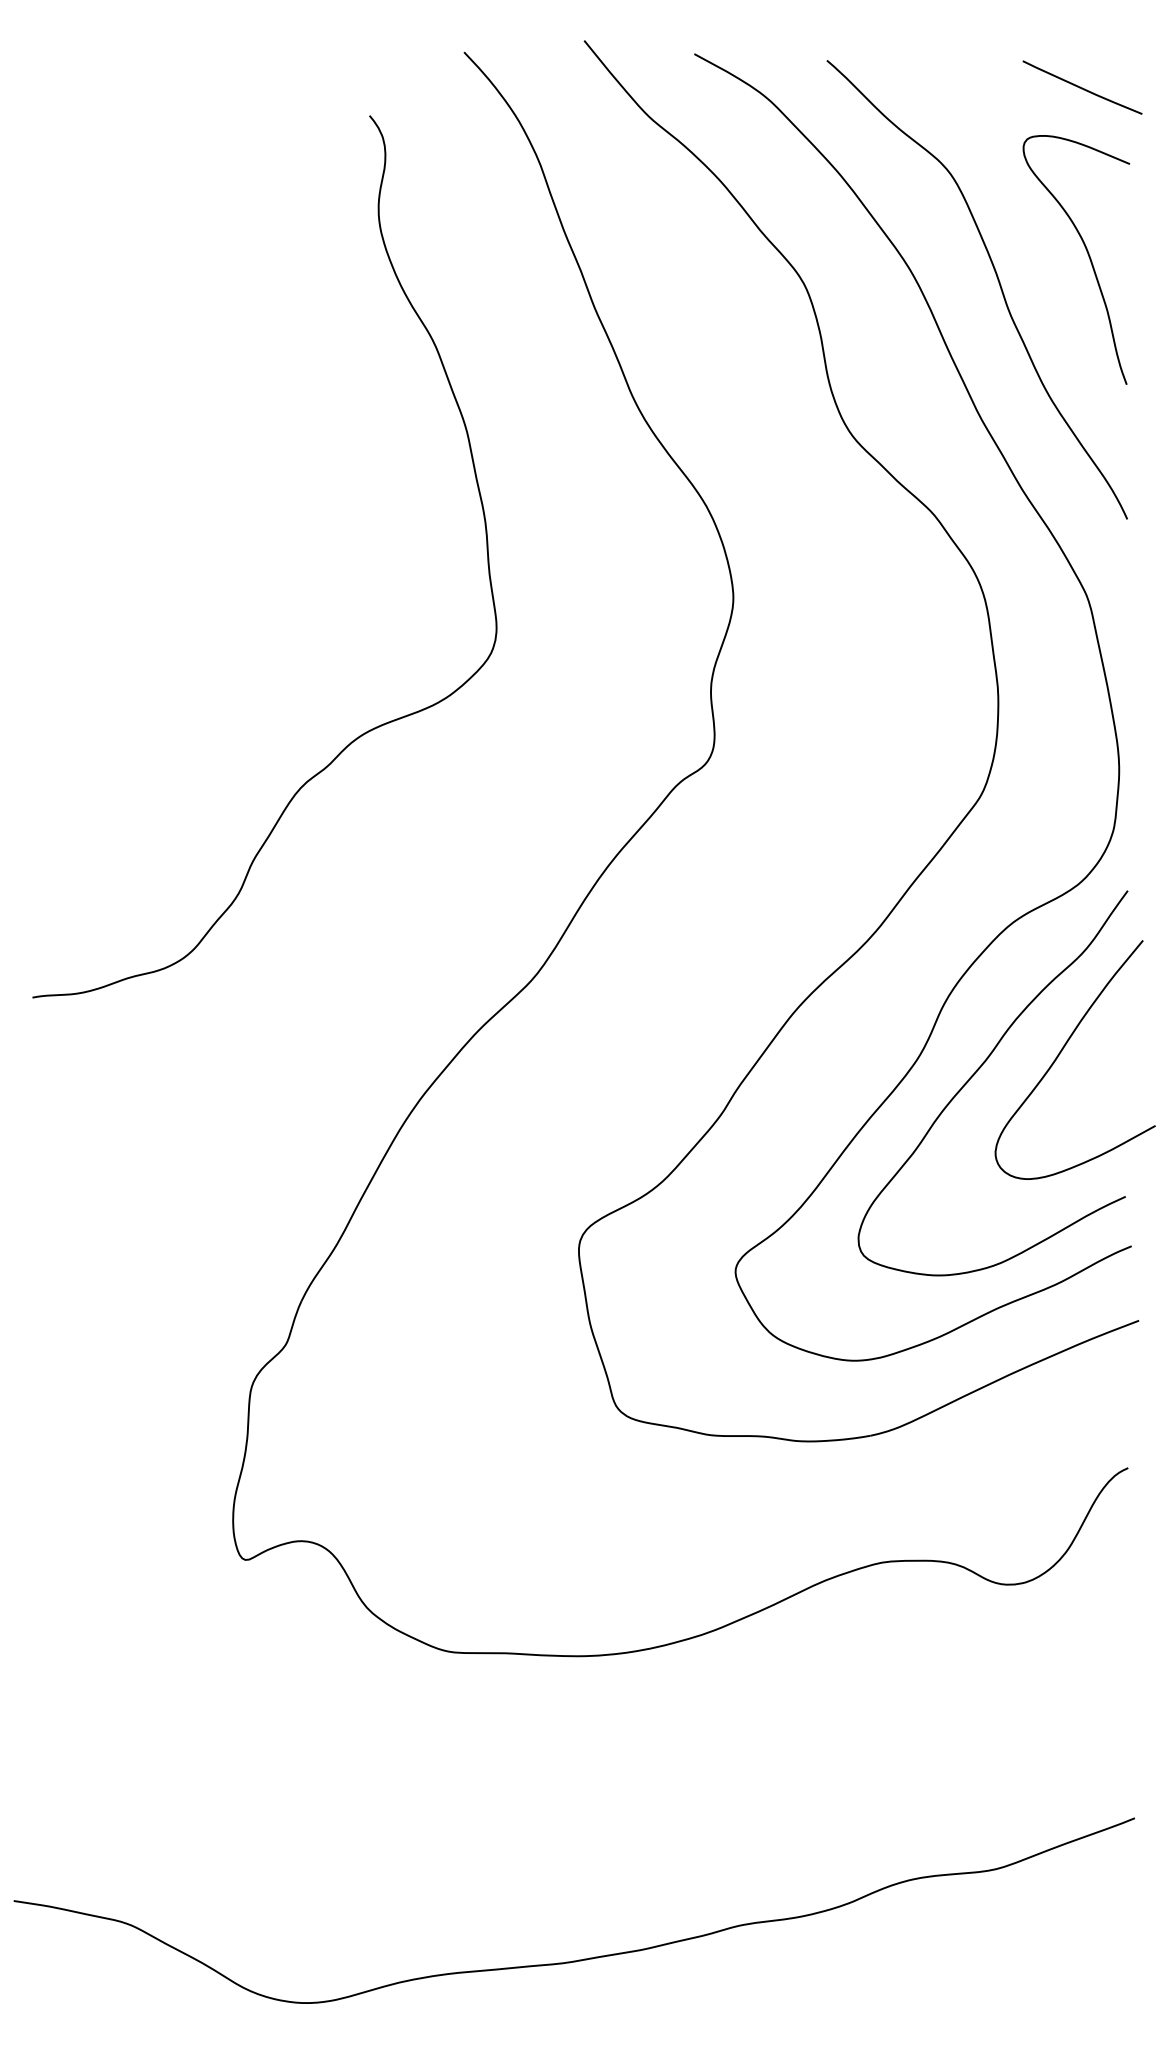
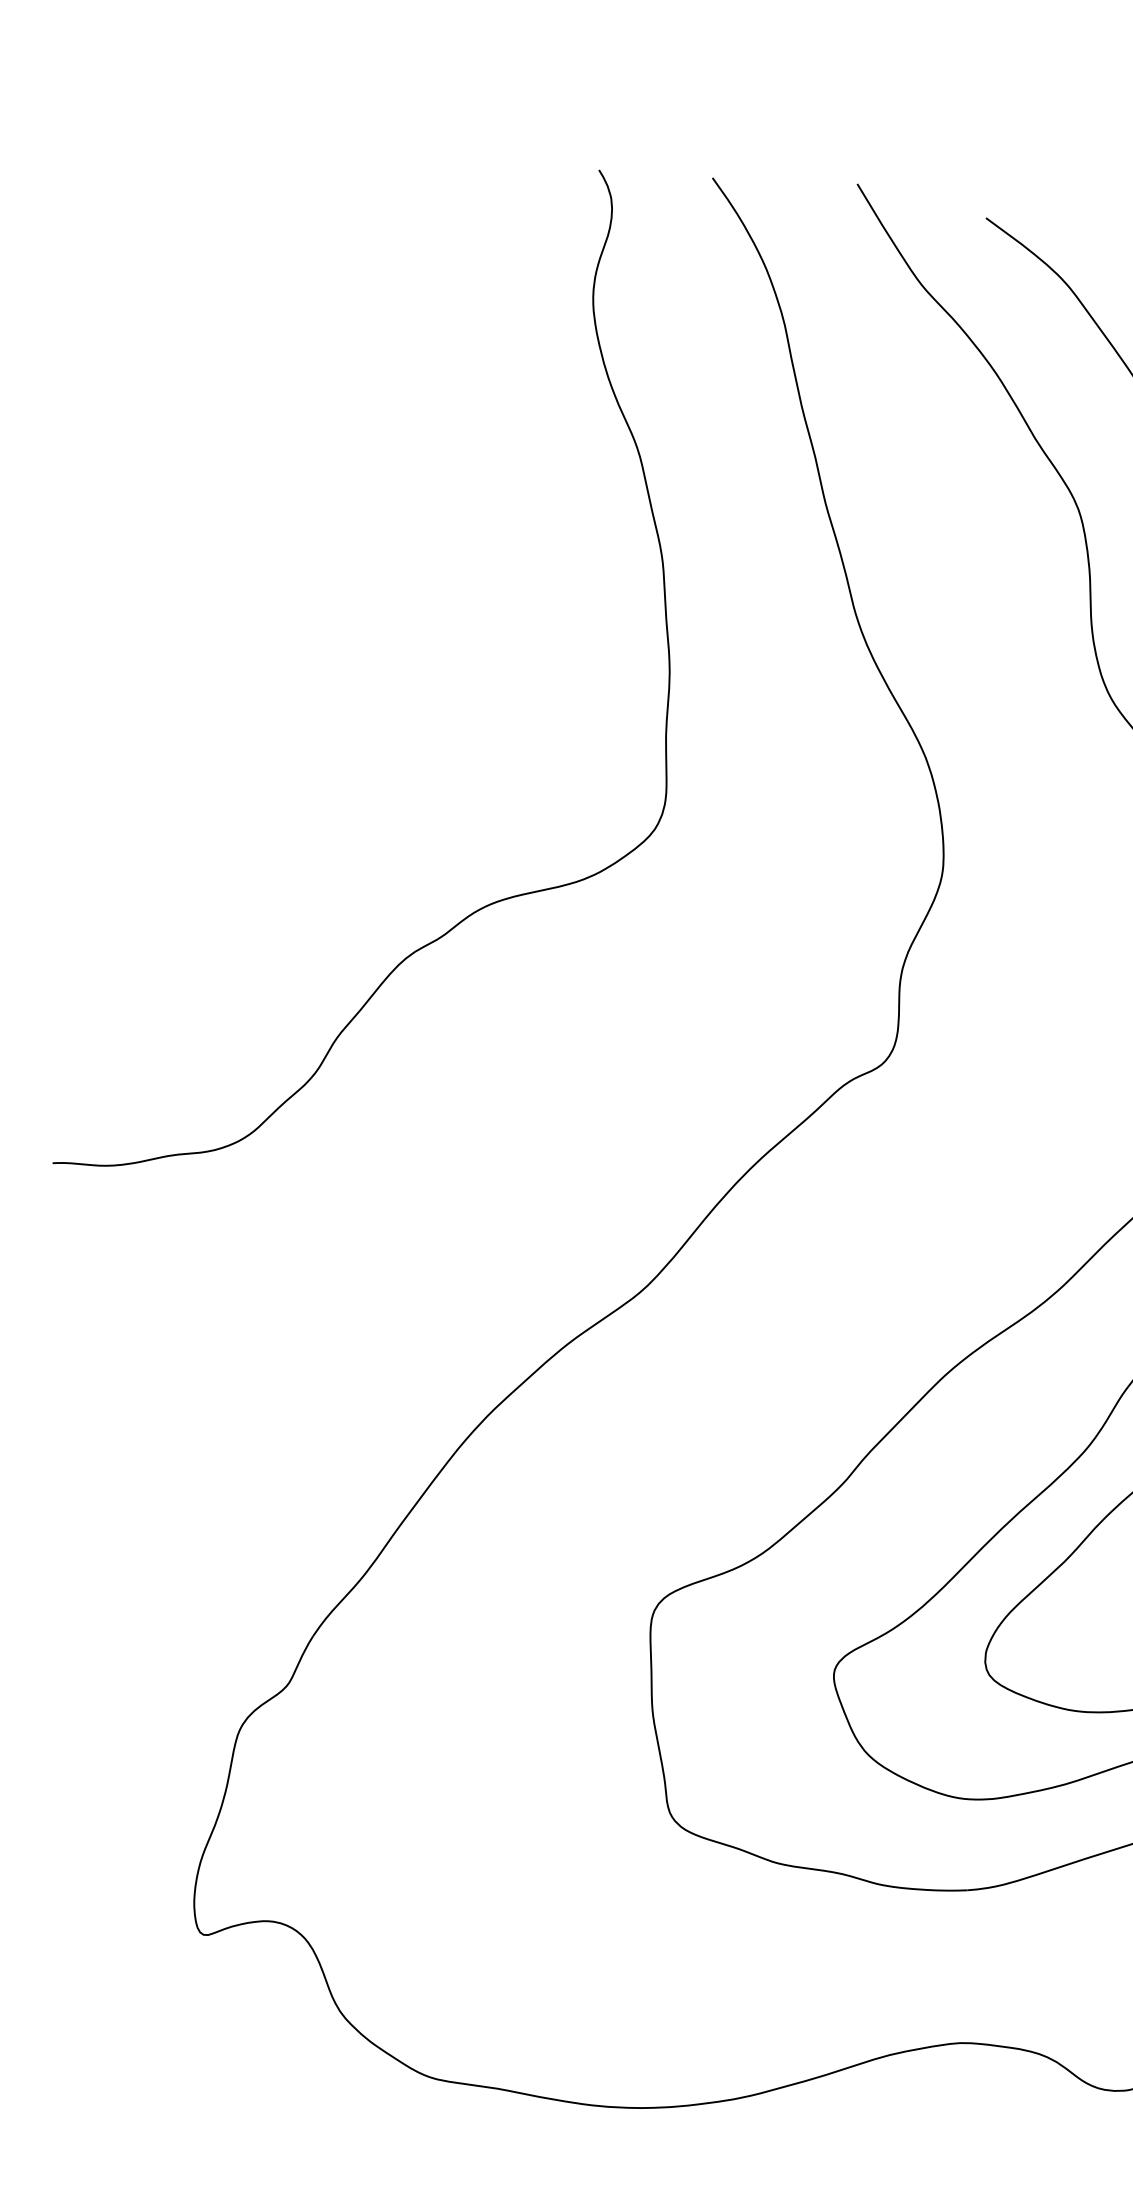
curve: (362, 733) -> (488, 903), moved

